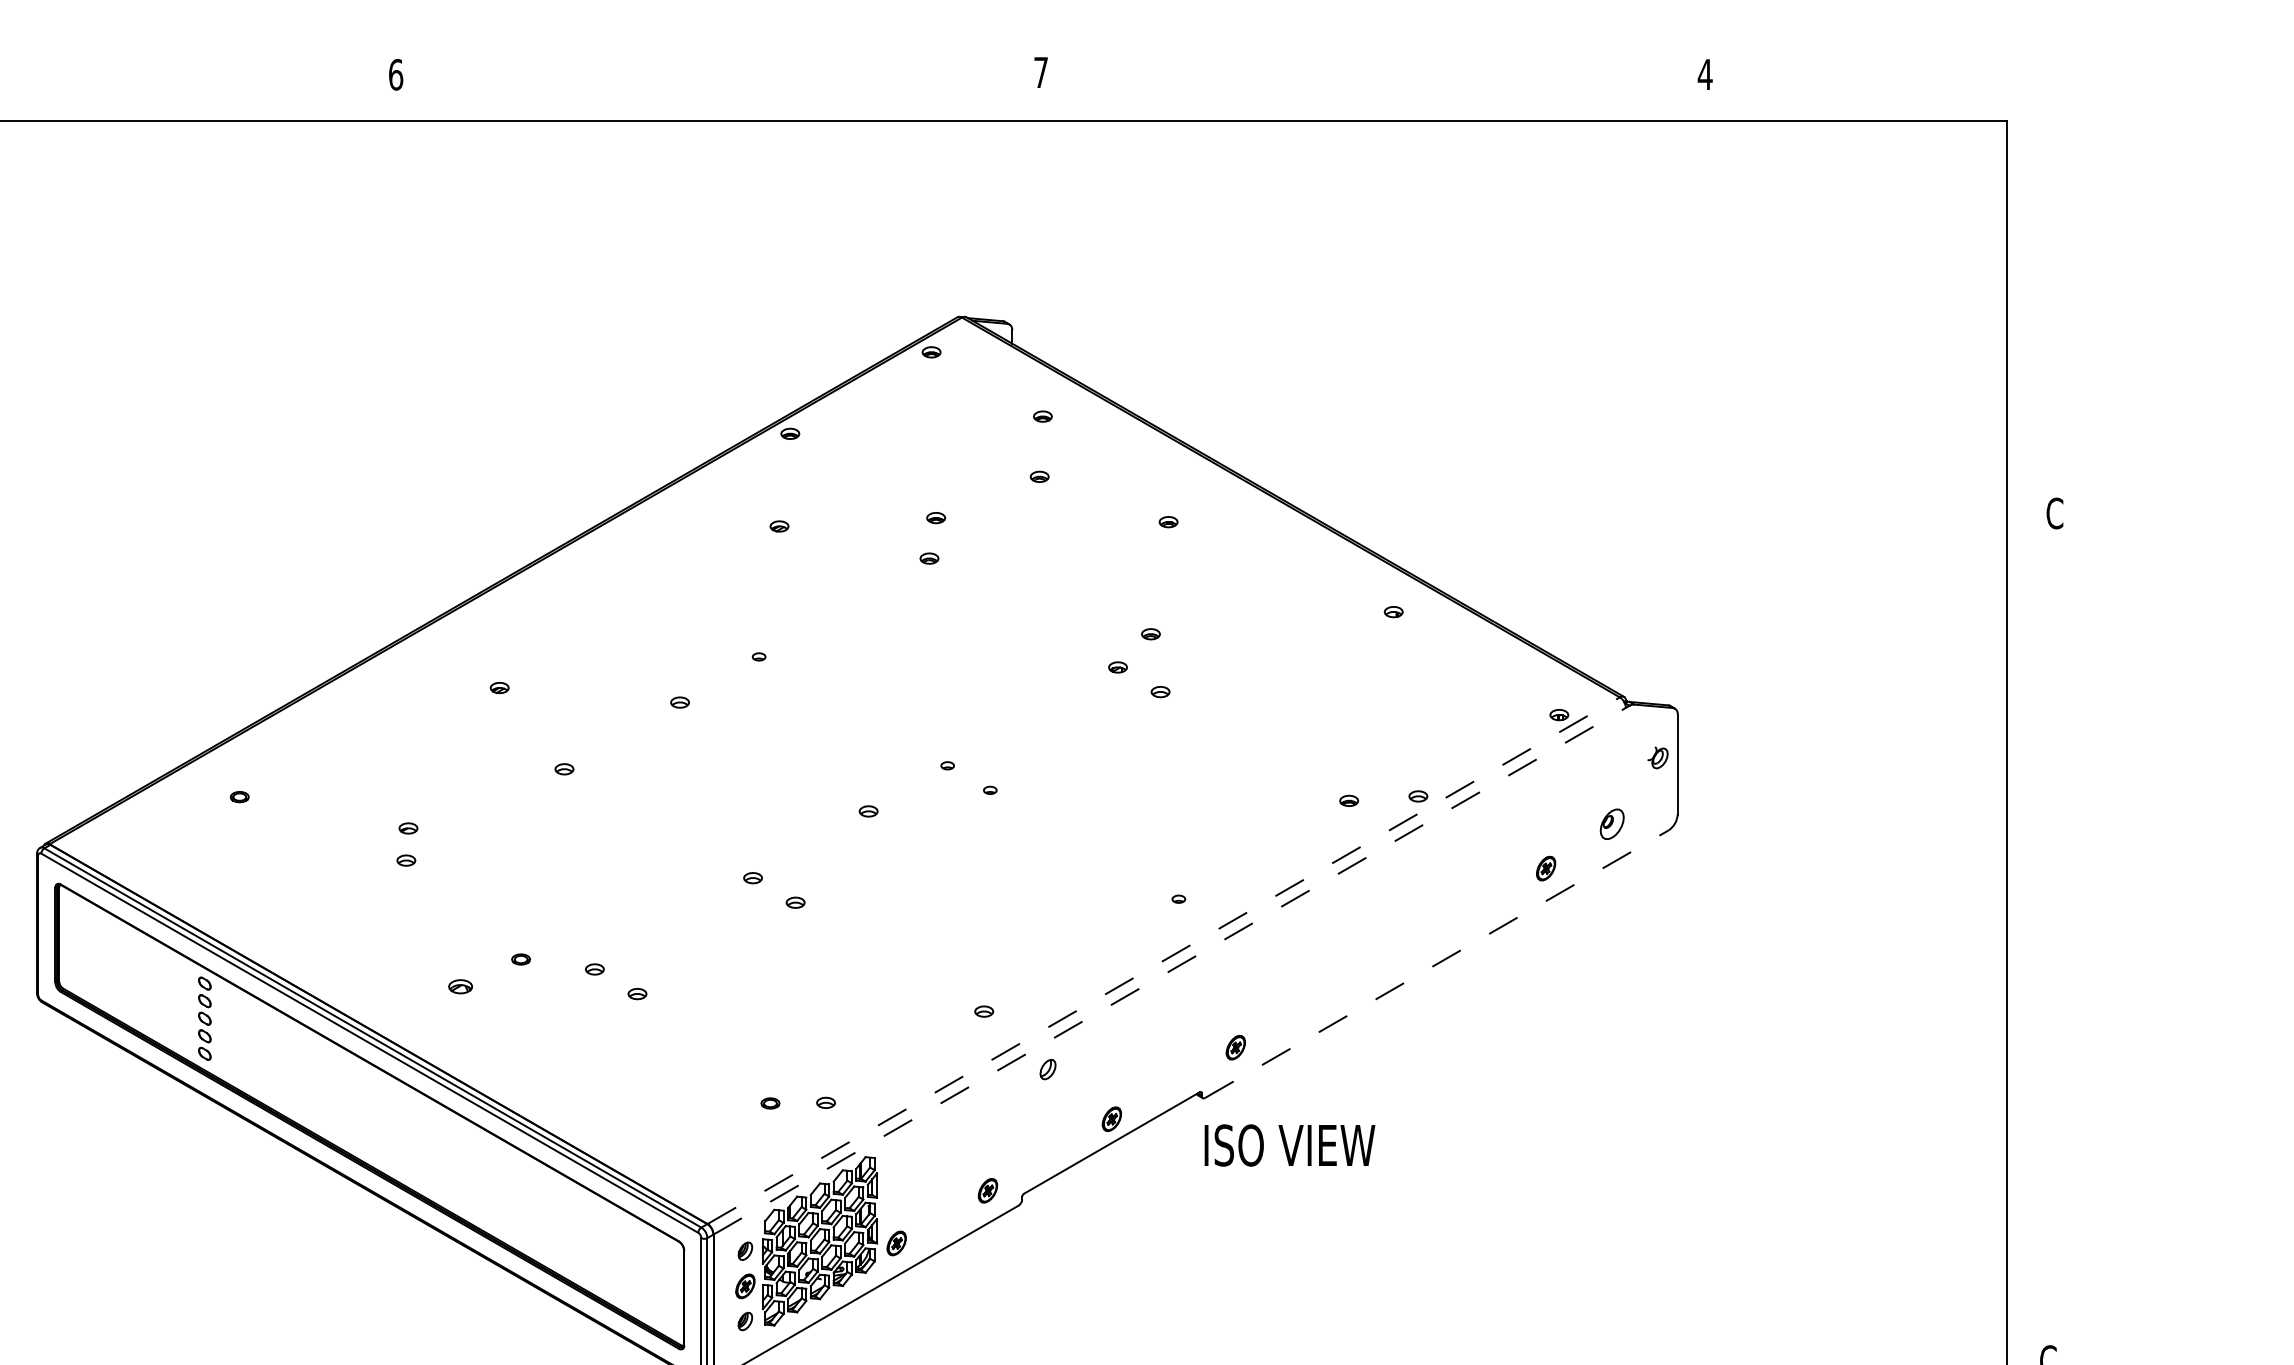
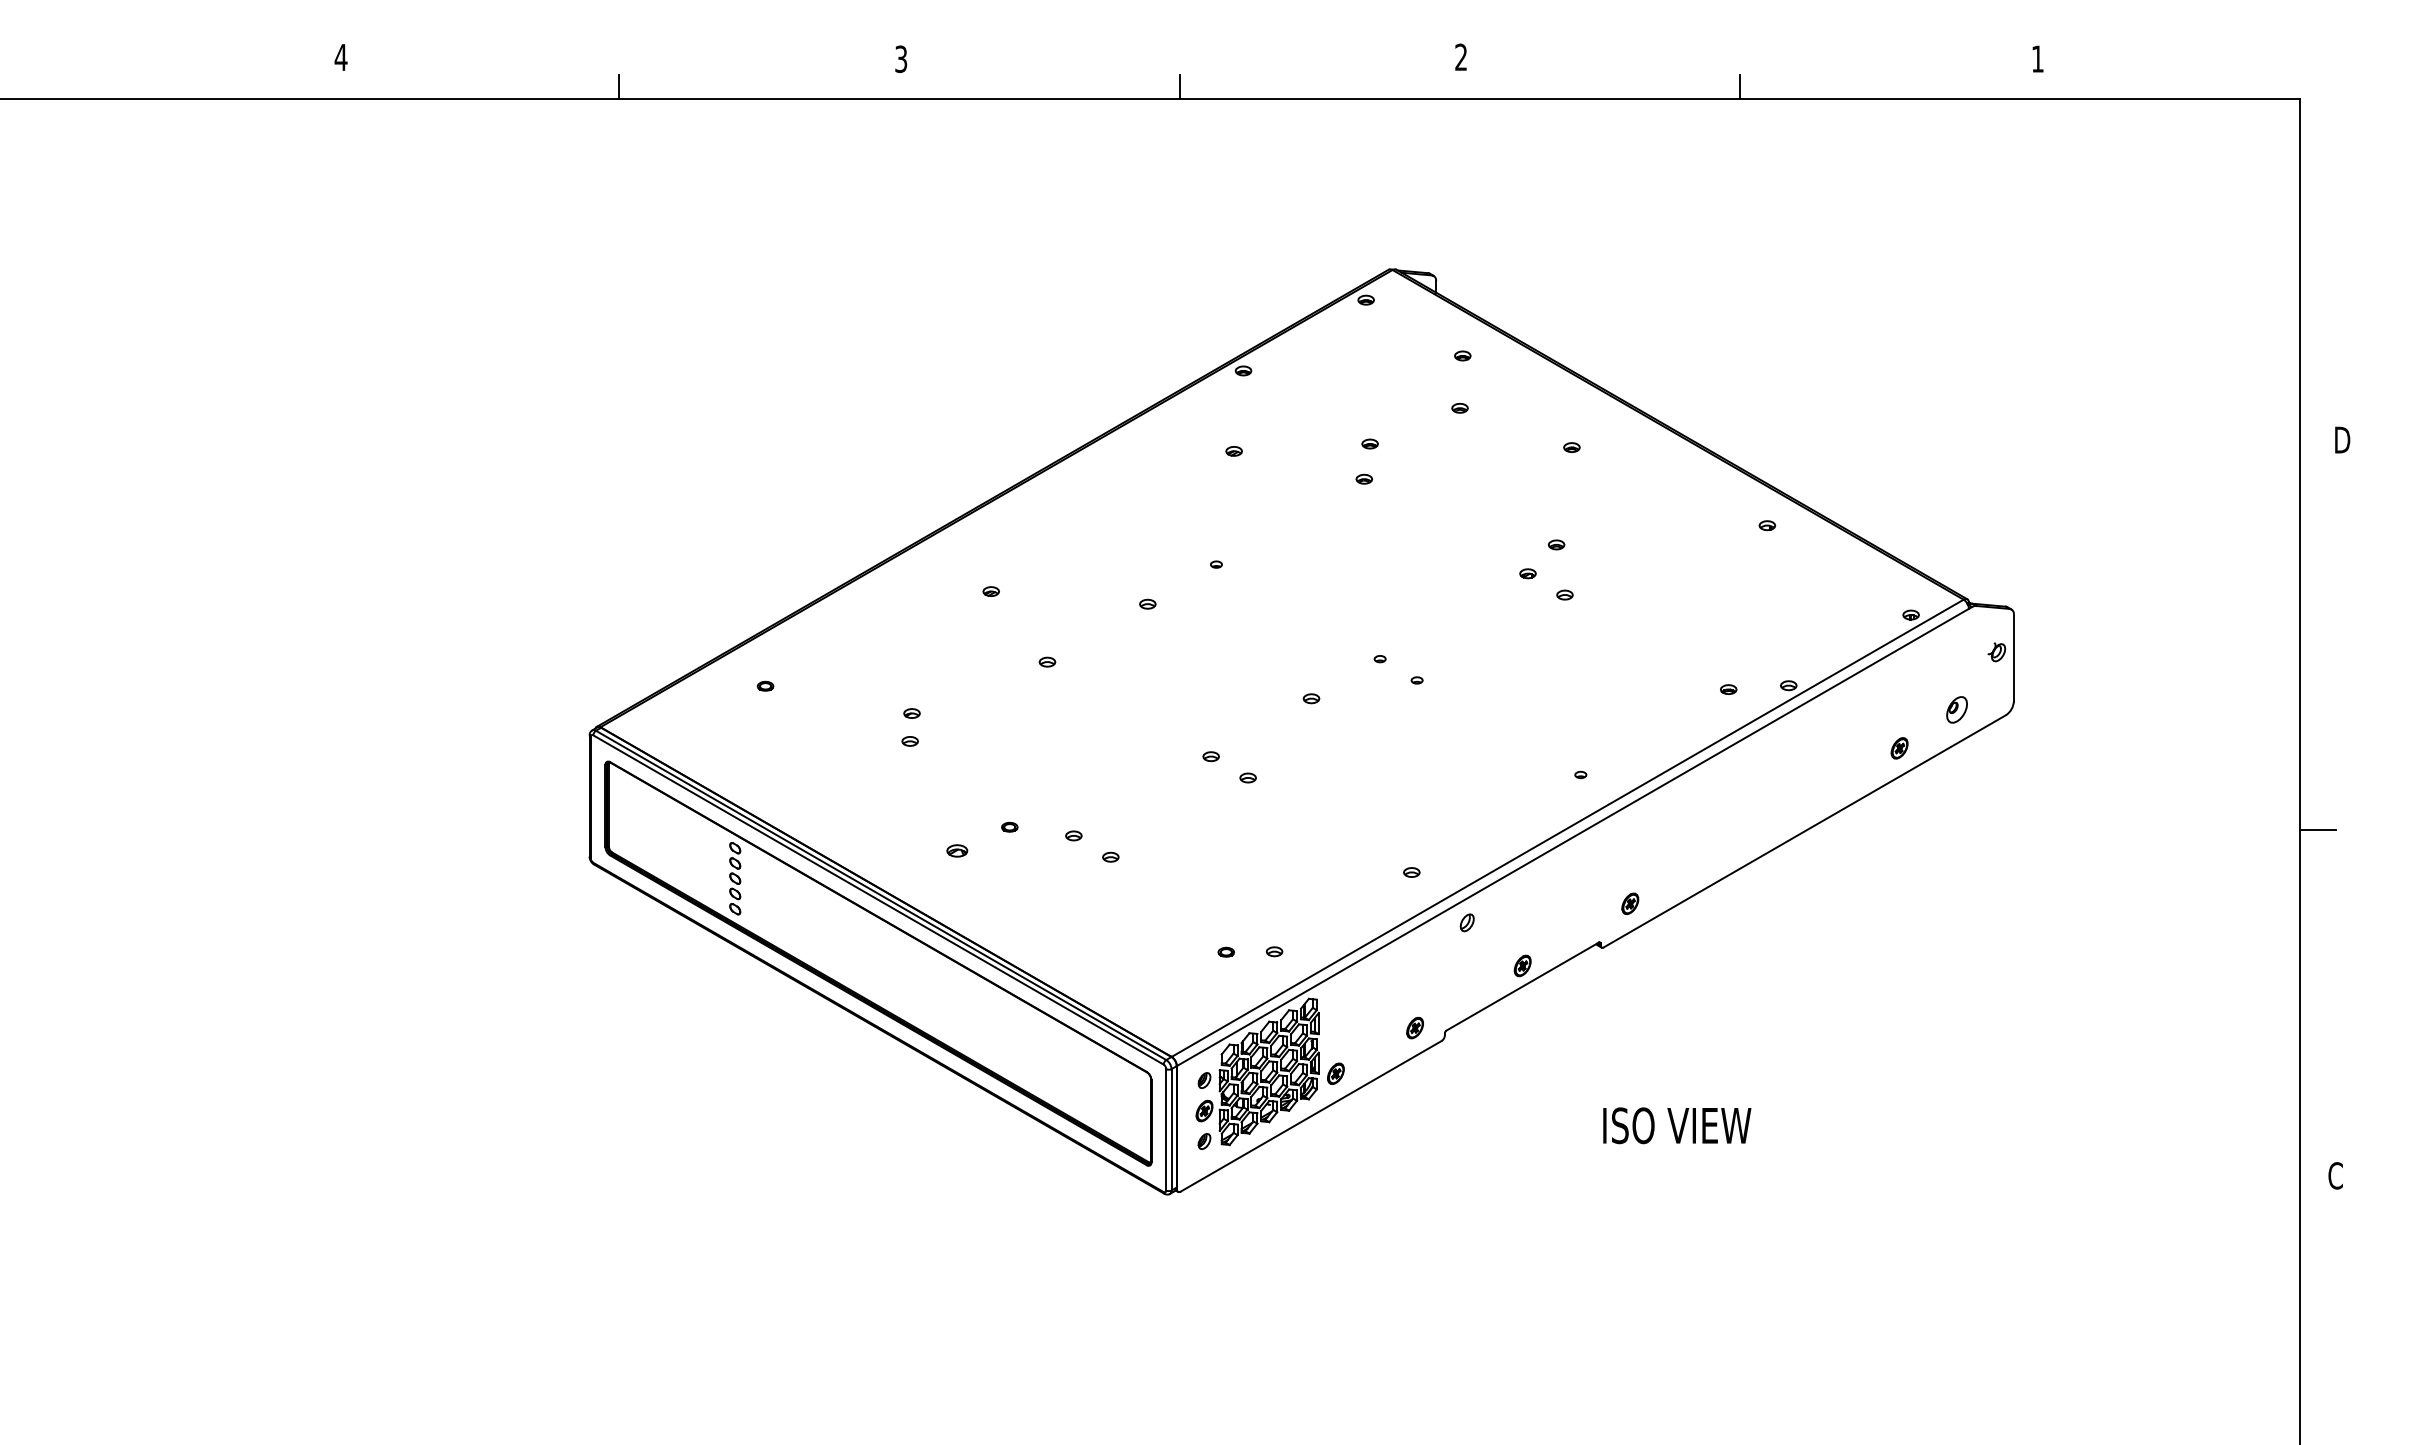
text: (1040, 71) -> (1460, 56), 7 -> 2
text: (396, 73) -> (901, 58), 6 -> 3
text: (1704, 73) -> (2037, 58), 4 -> 1
line: (71, 107) -> (619, 87), added
line: (716, 107) -> (1179, 87), added
line: (1361, 107) -> (1739, 87), added
text: (2056, 512) -> (2342, 439), C -> D
line: (1164, 960) -> (1568, 828), dashed -> solid
line: (2027, 962) -> (2317, 829), added
line: (1437, 964) -> (1805, 831), dashed -> solid
line: (1170, 971) -> (1573, 837), dashed -> solid
text: (1290, 1145) -> (1677, 1125), moved

